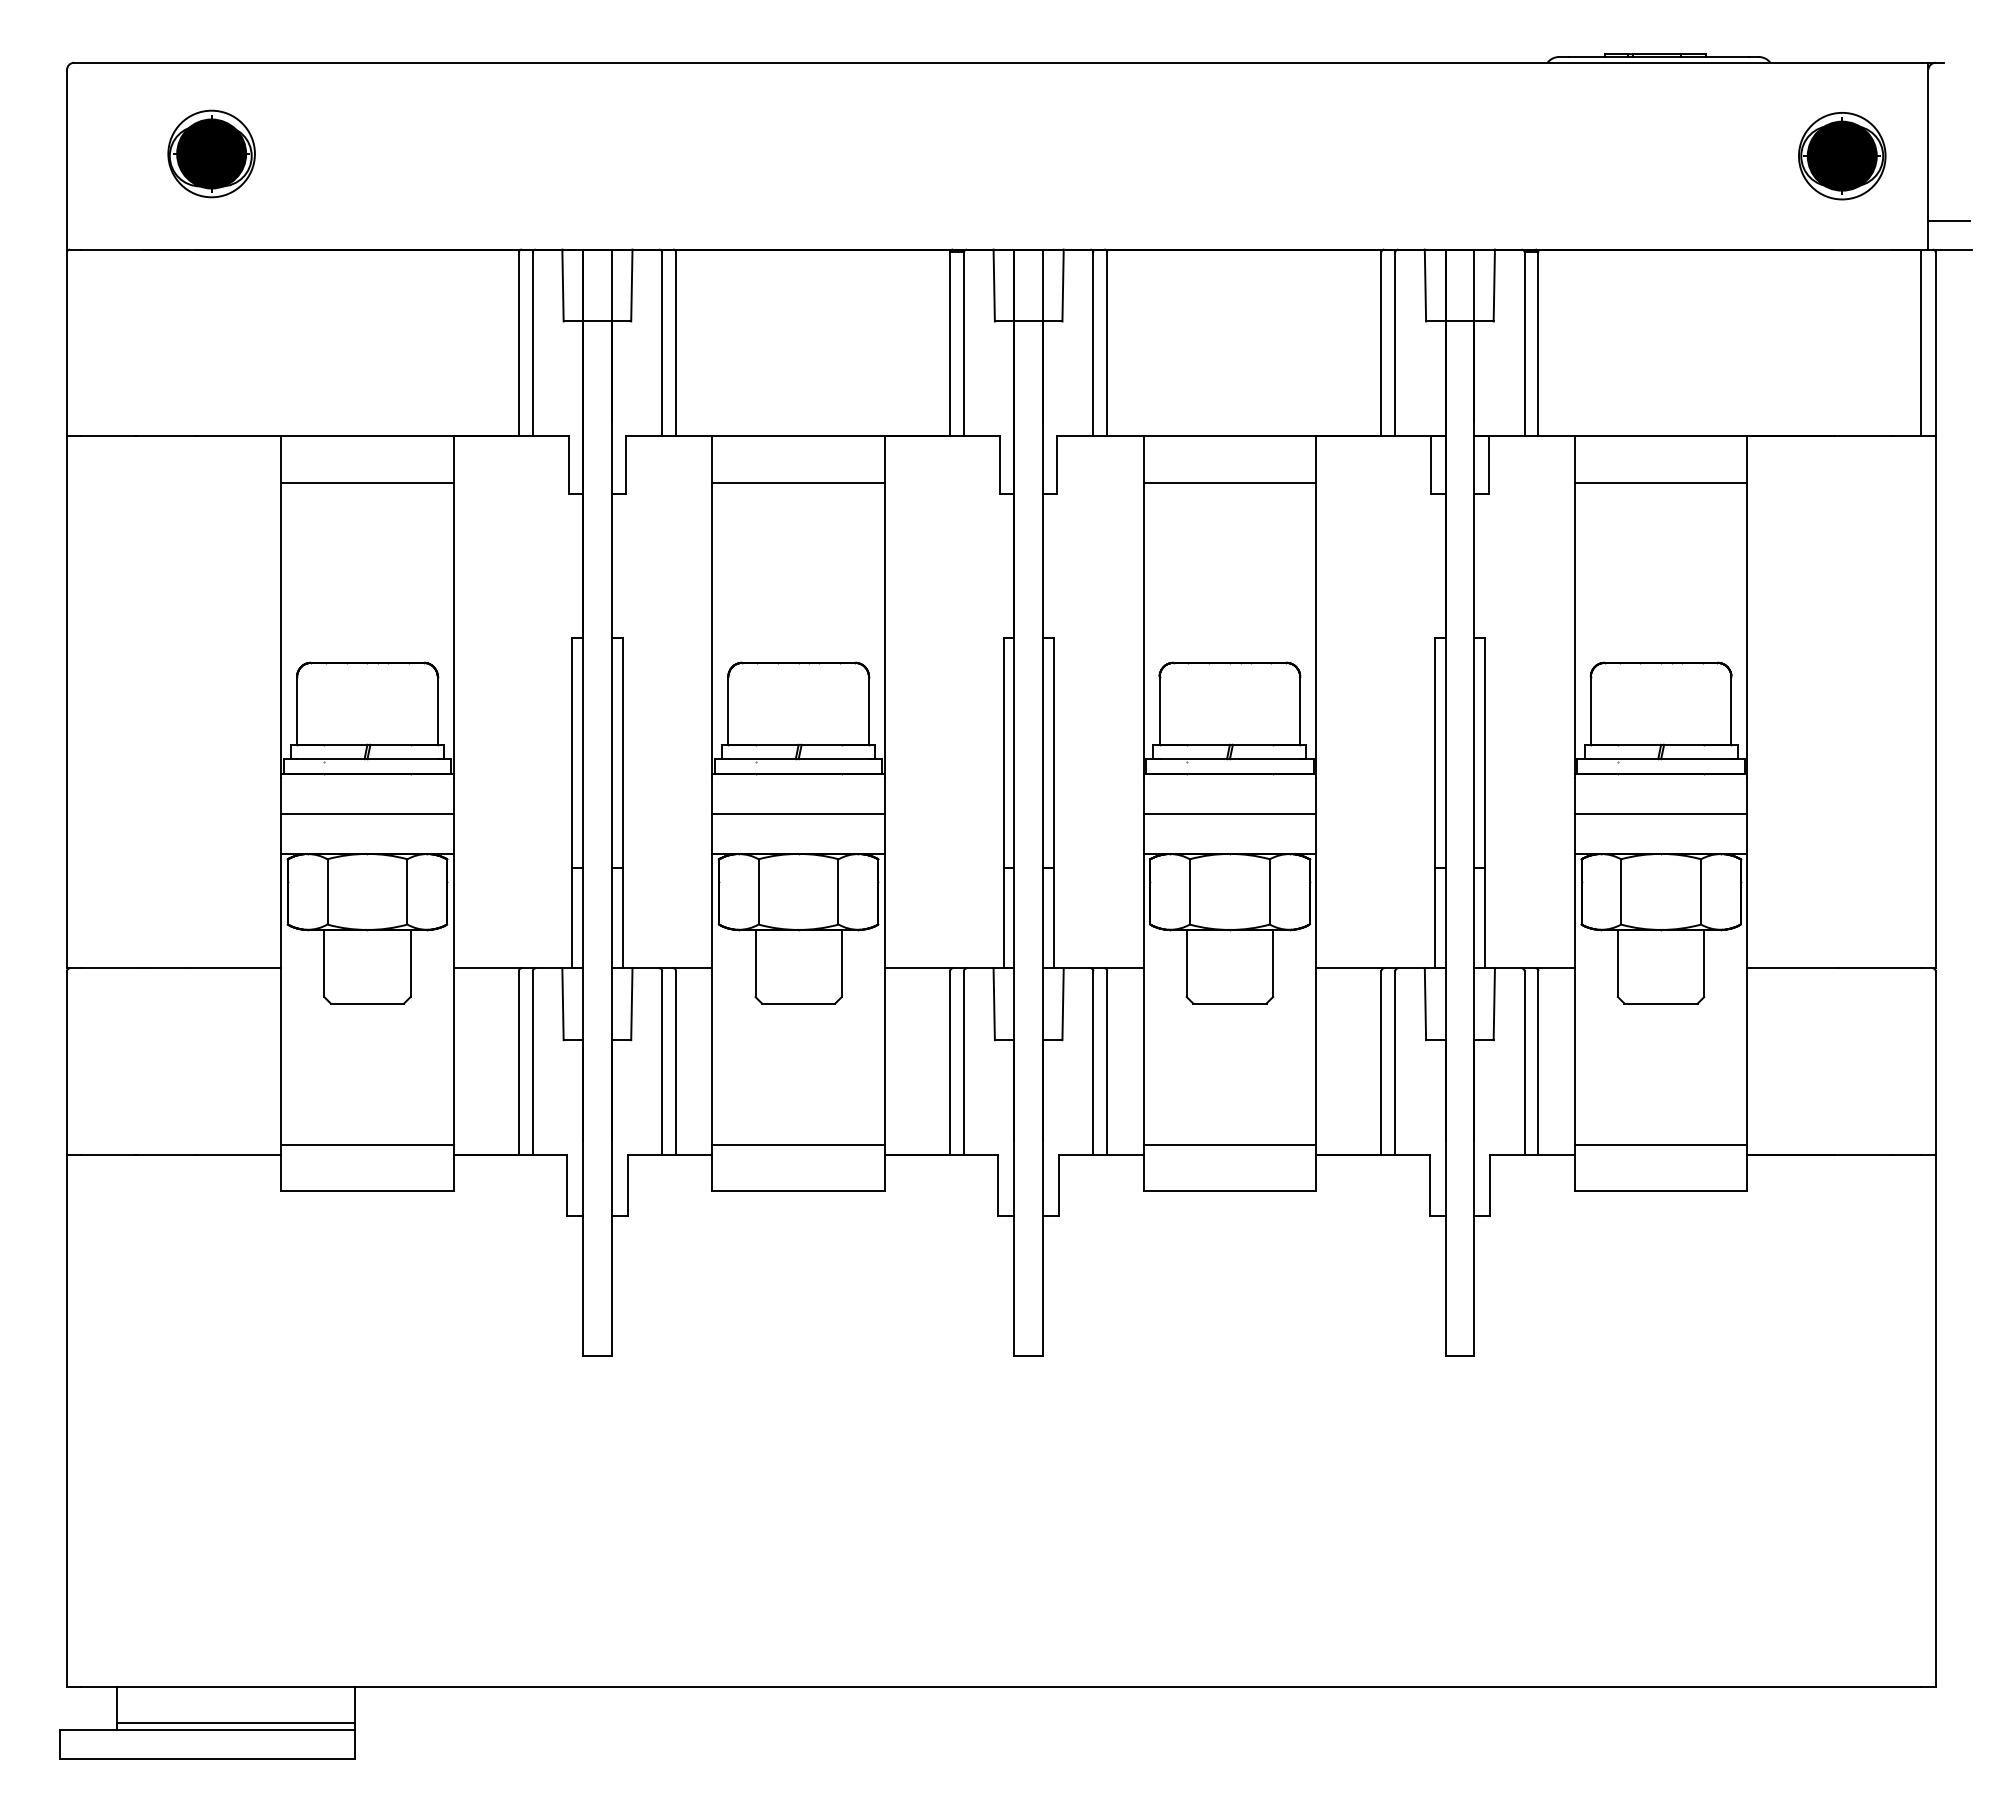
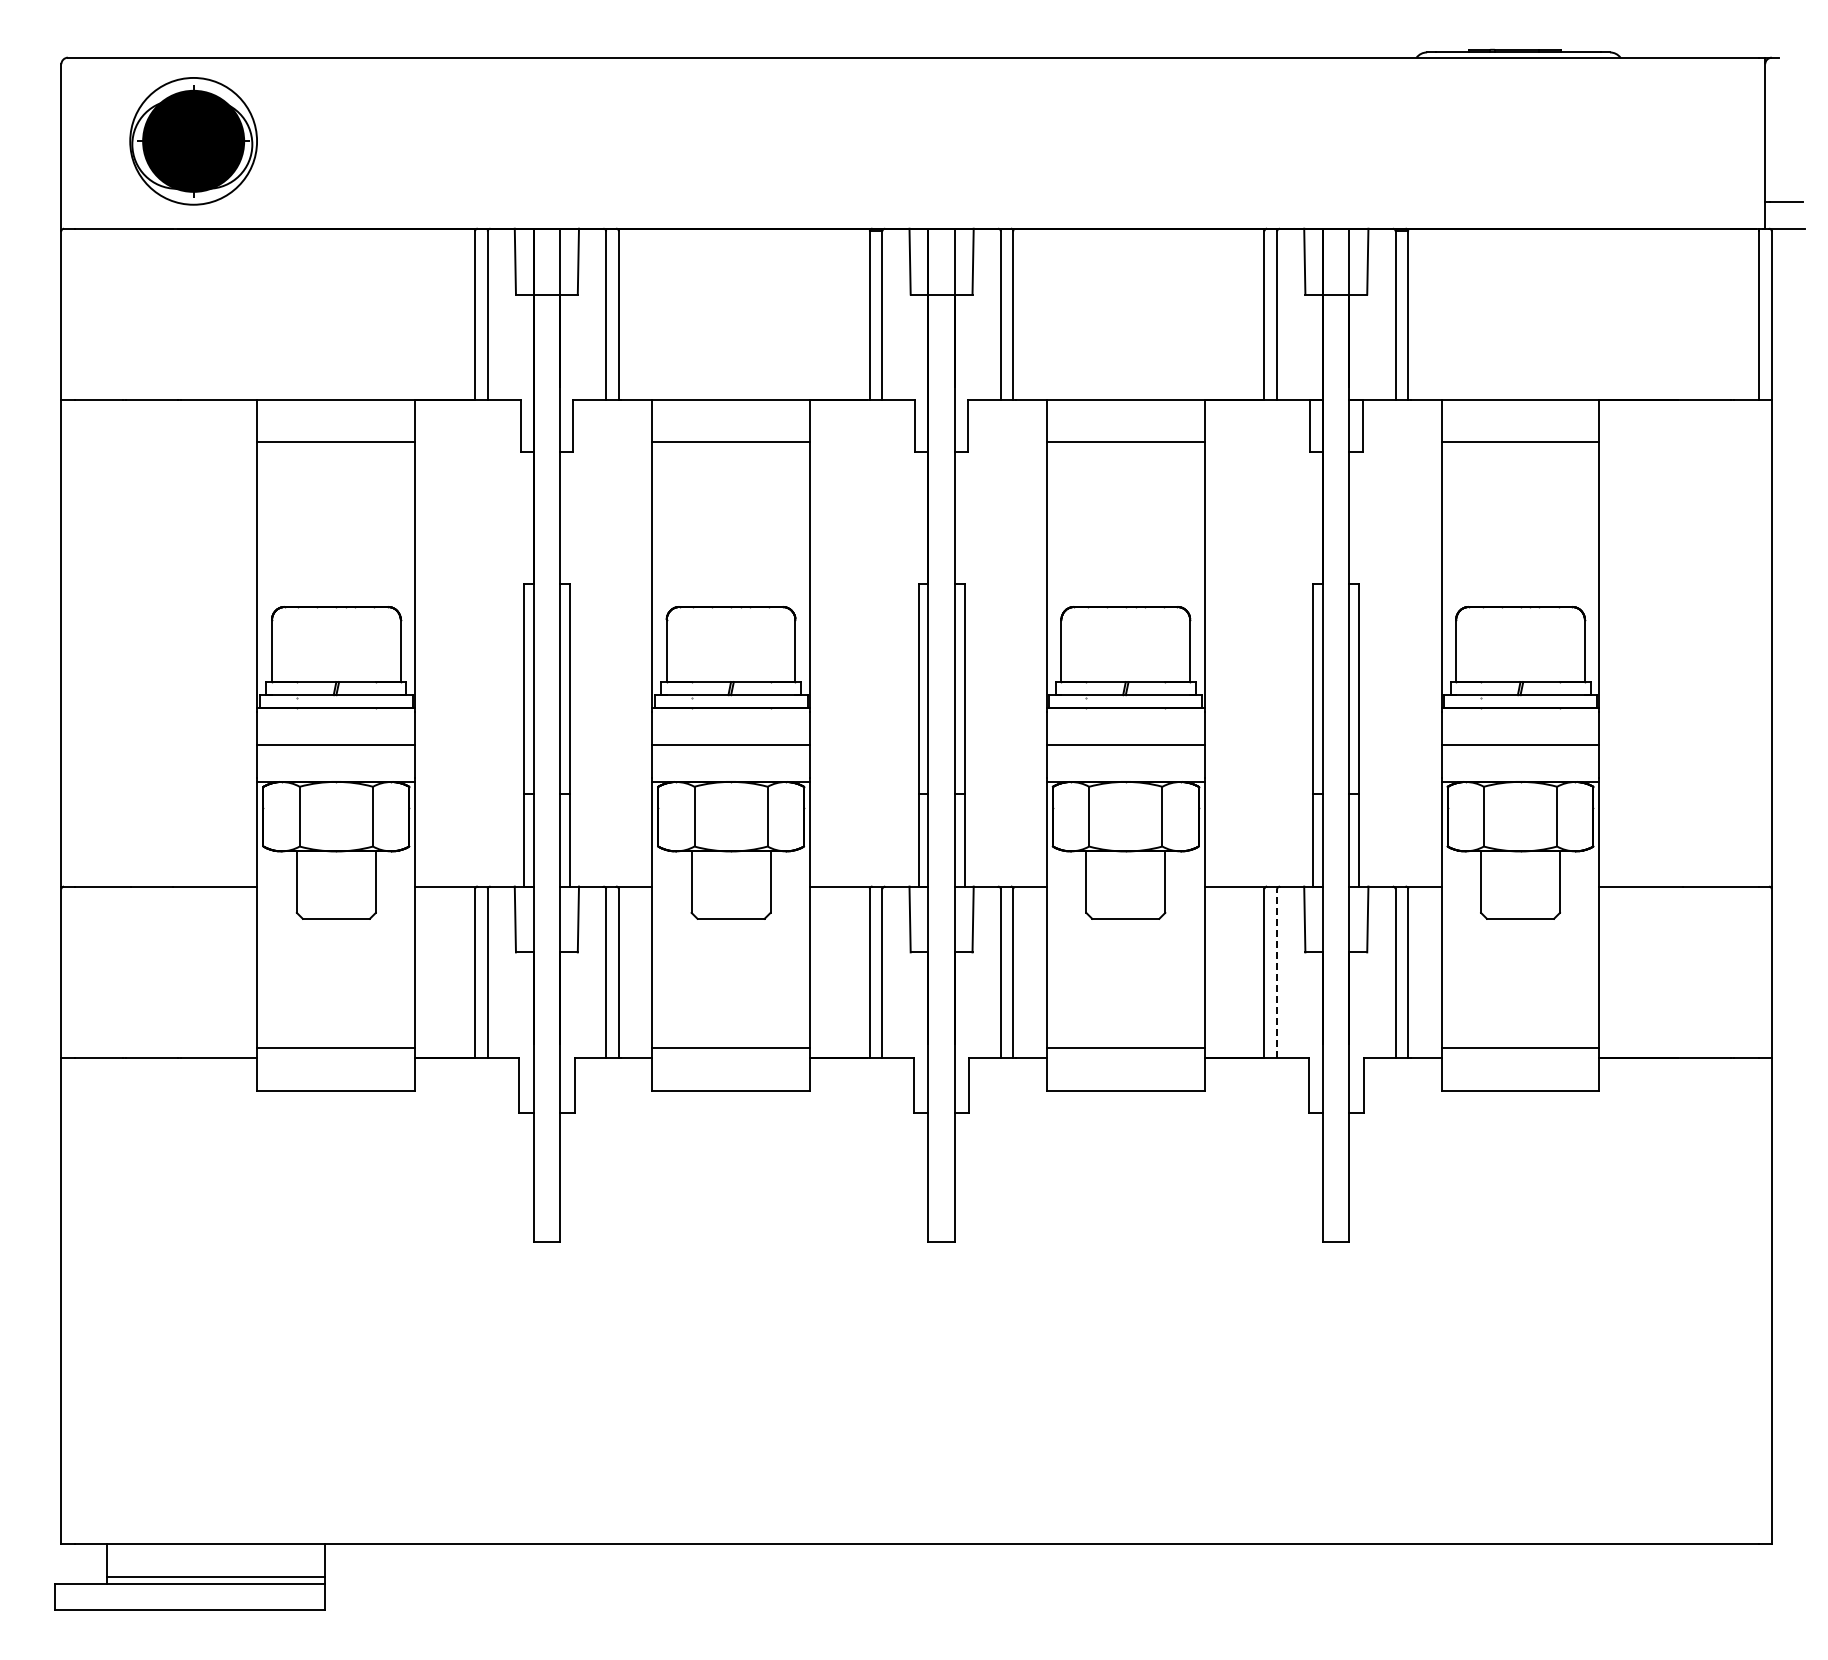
part: (211, 153) -> (193, 140), size x1.6
part: (1841, 155) -> (1685, 142), removed
line: (1395, 1062) -> (1277, 972), solid -> dashed

